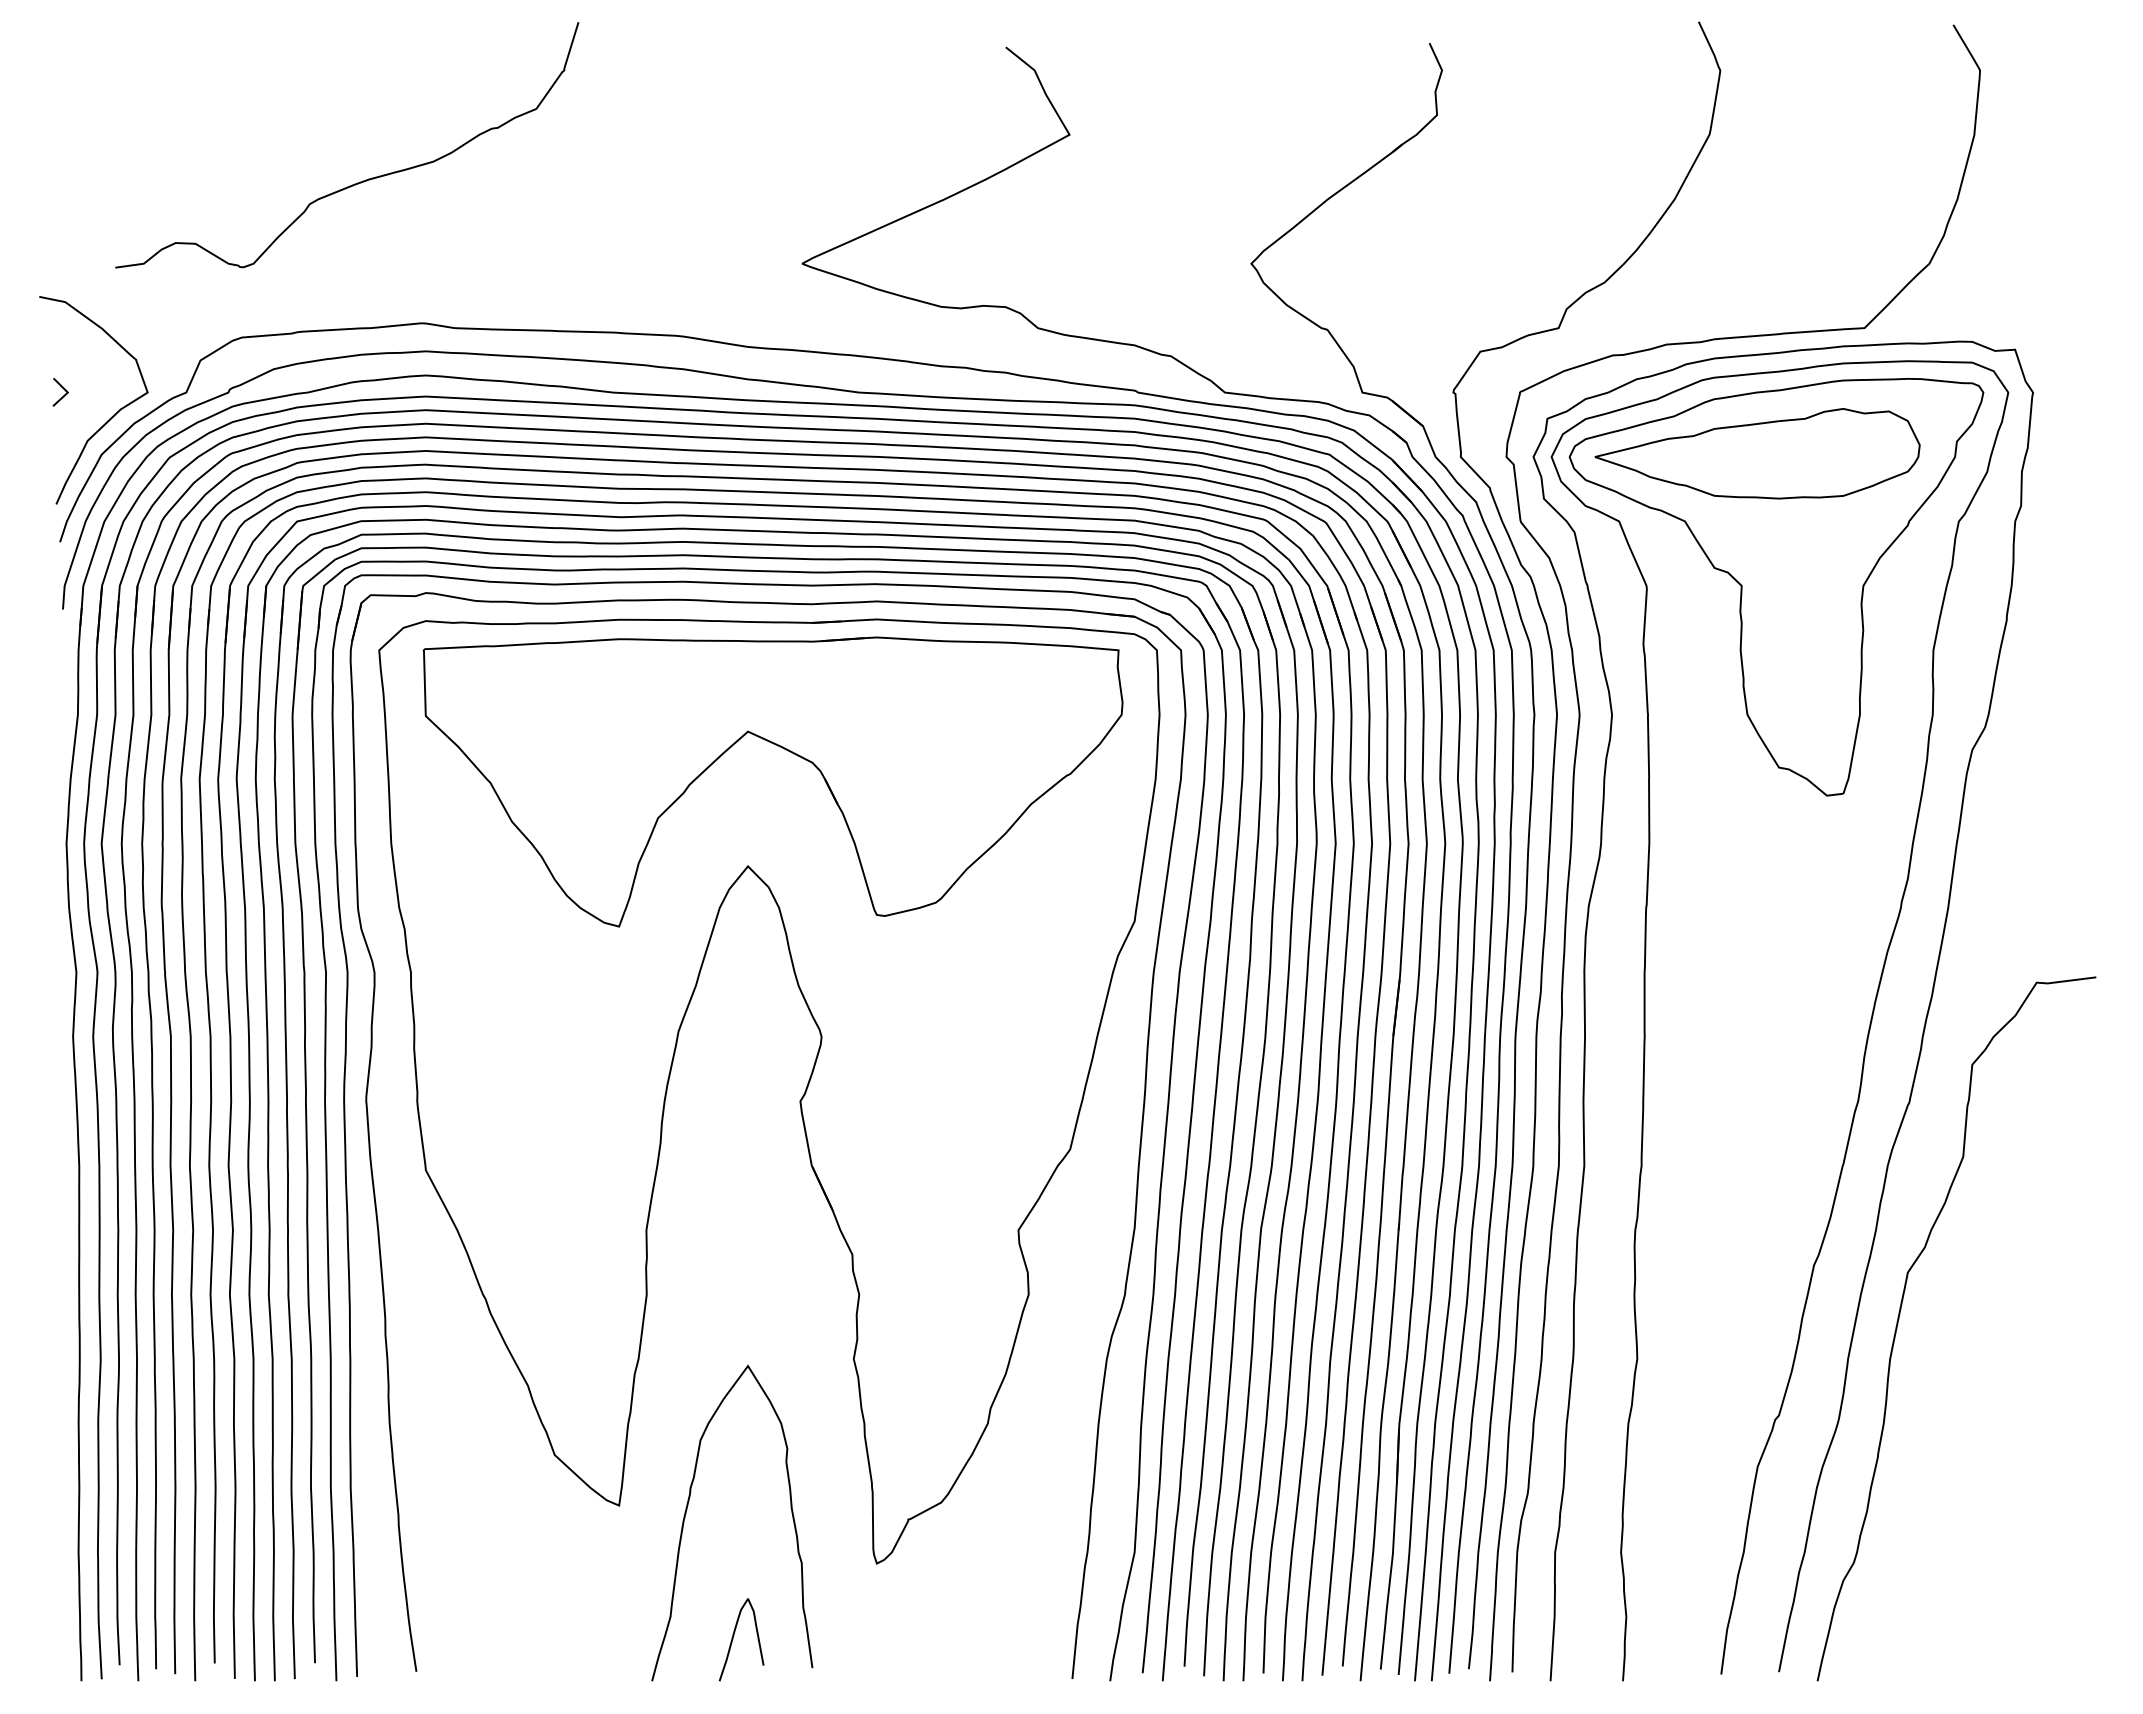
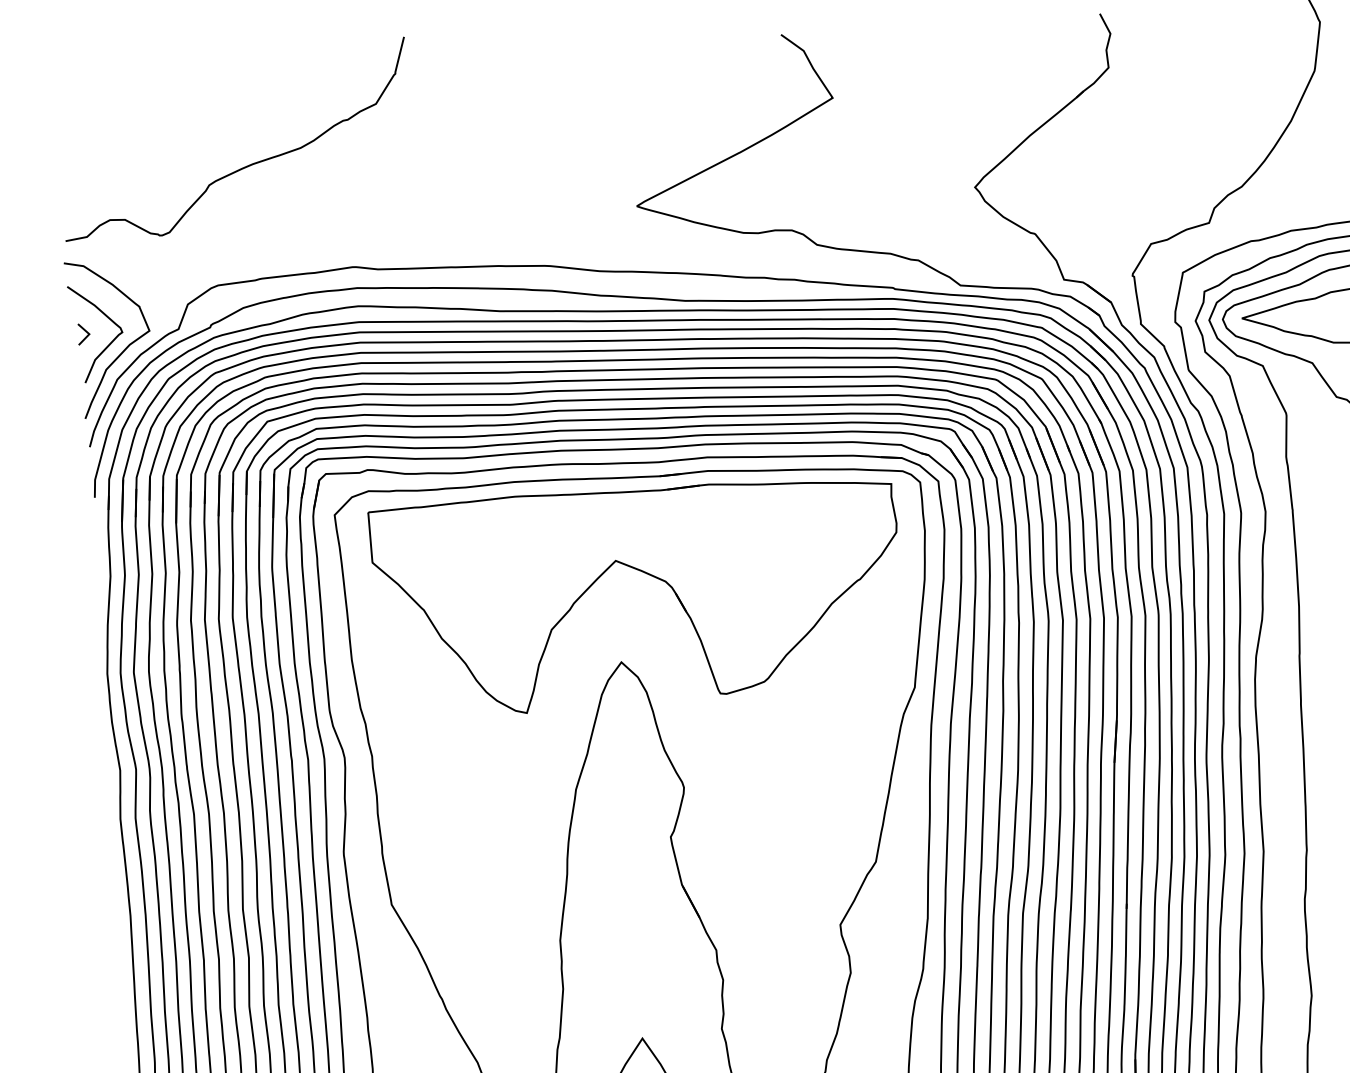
curve: (362, 180) -> (248, 165), moved
curve: (92, 407) -> (108, 344), added

